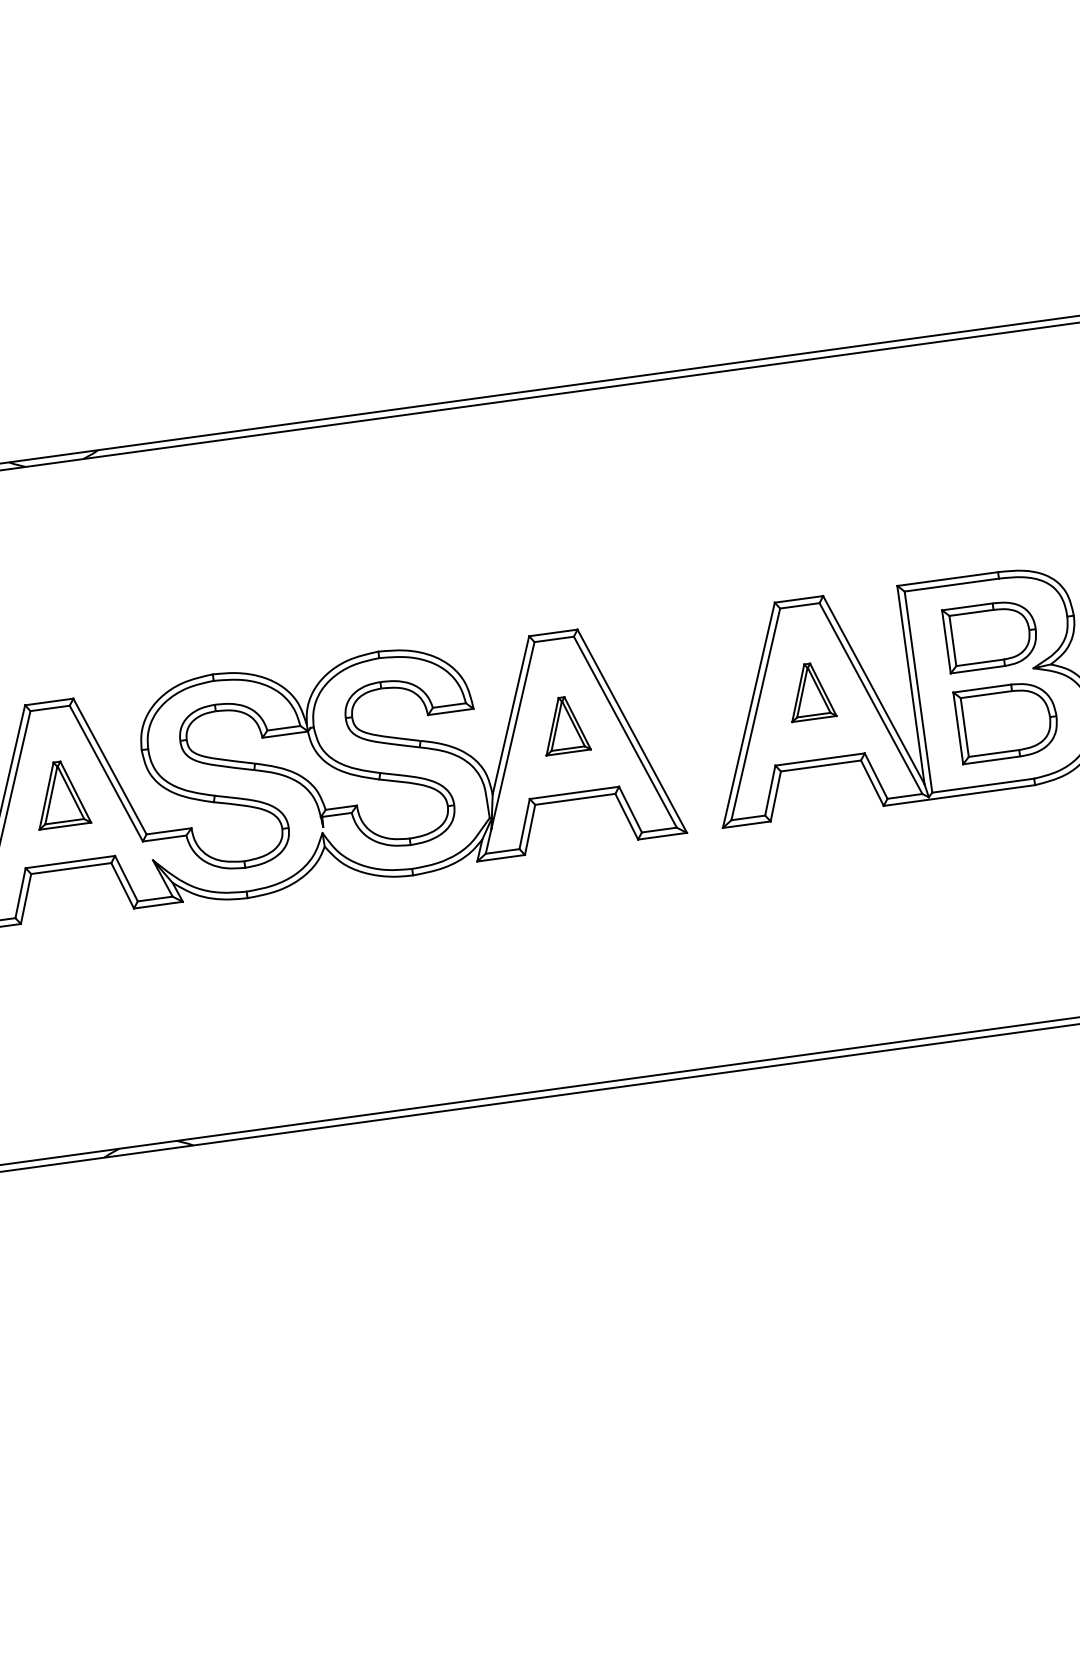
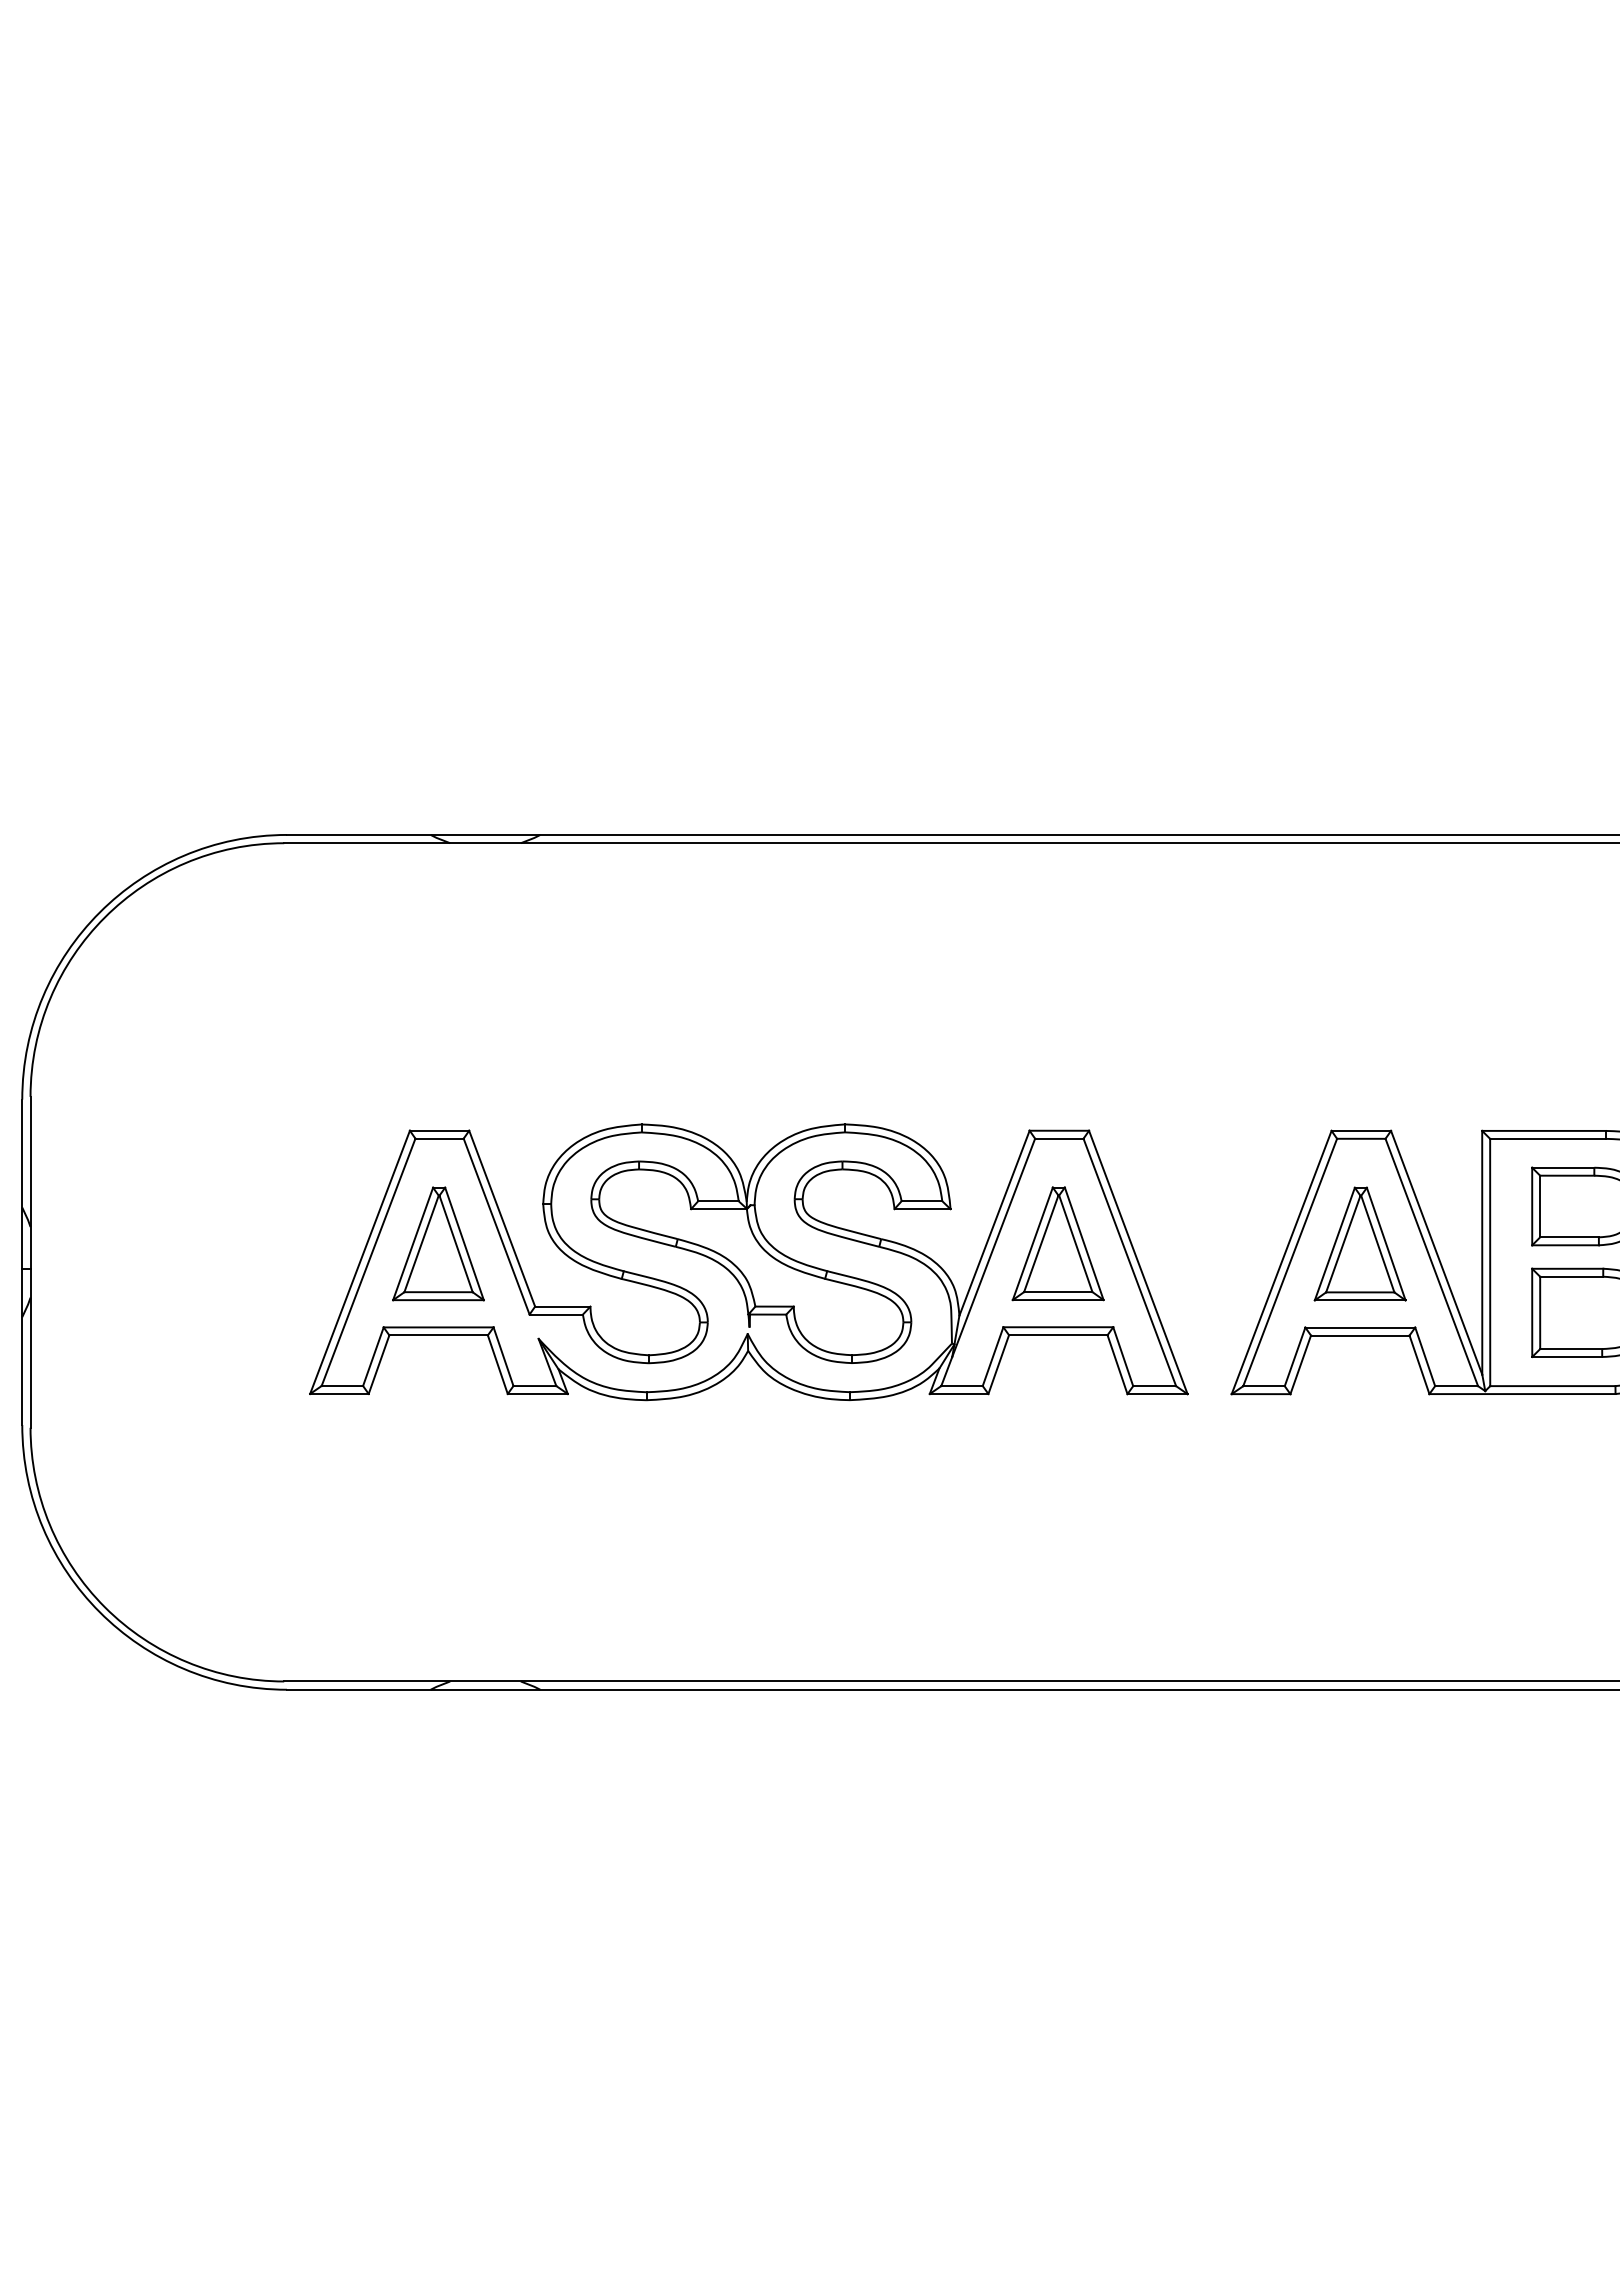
part: (810, 691) -> (1359, 1243), size x1.67
part: (564, 724) -> (1057, 1243), size x1.67
part: (60, 793) -> (438, 1243), size x1.43

